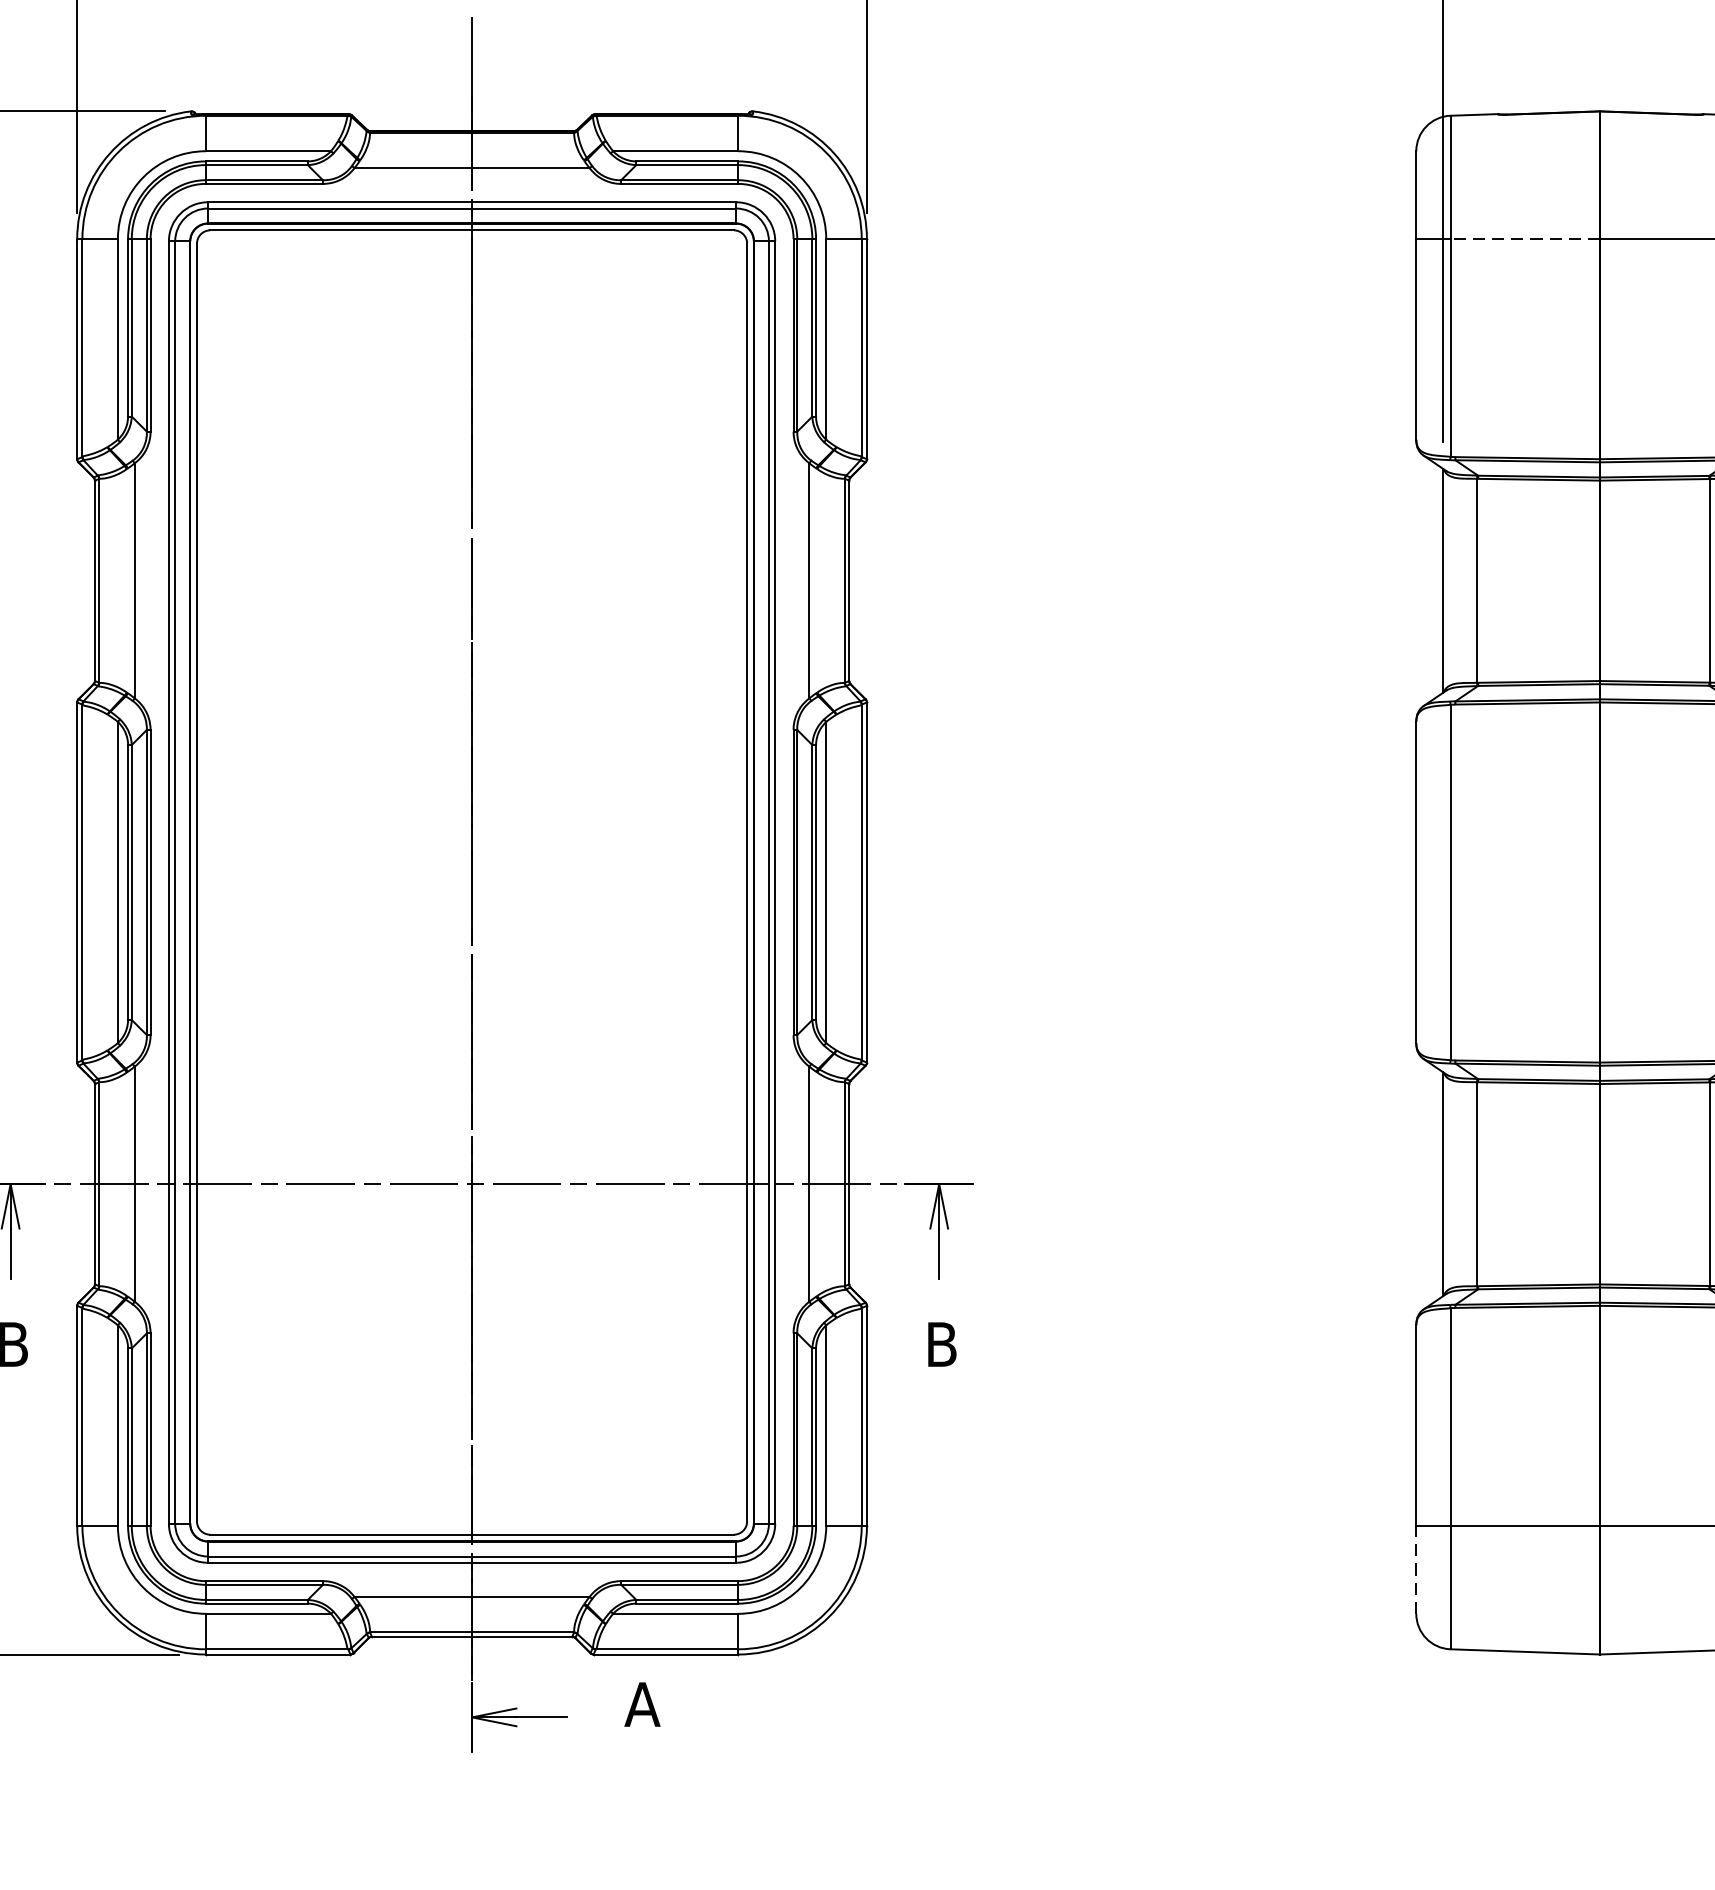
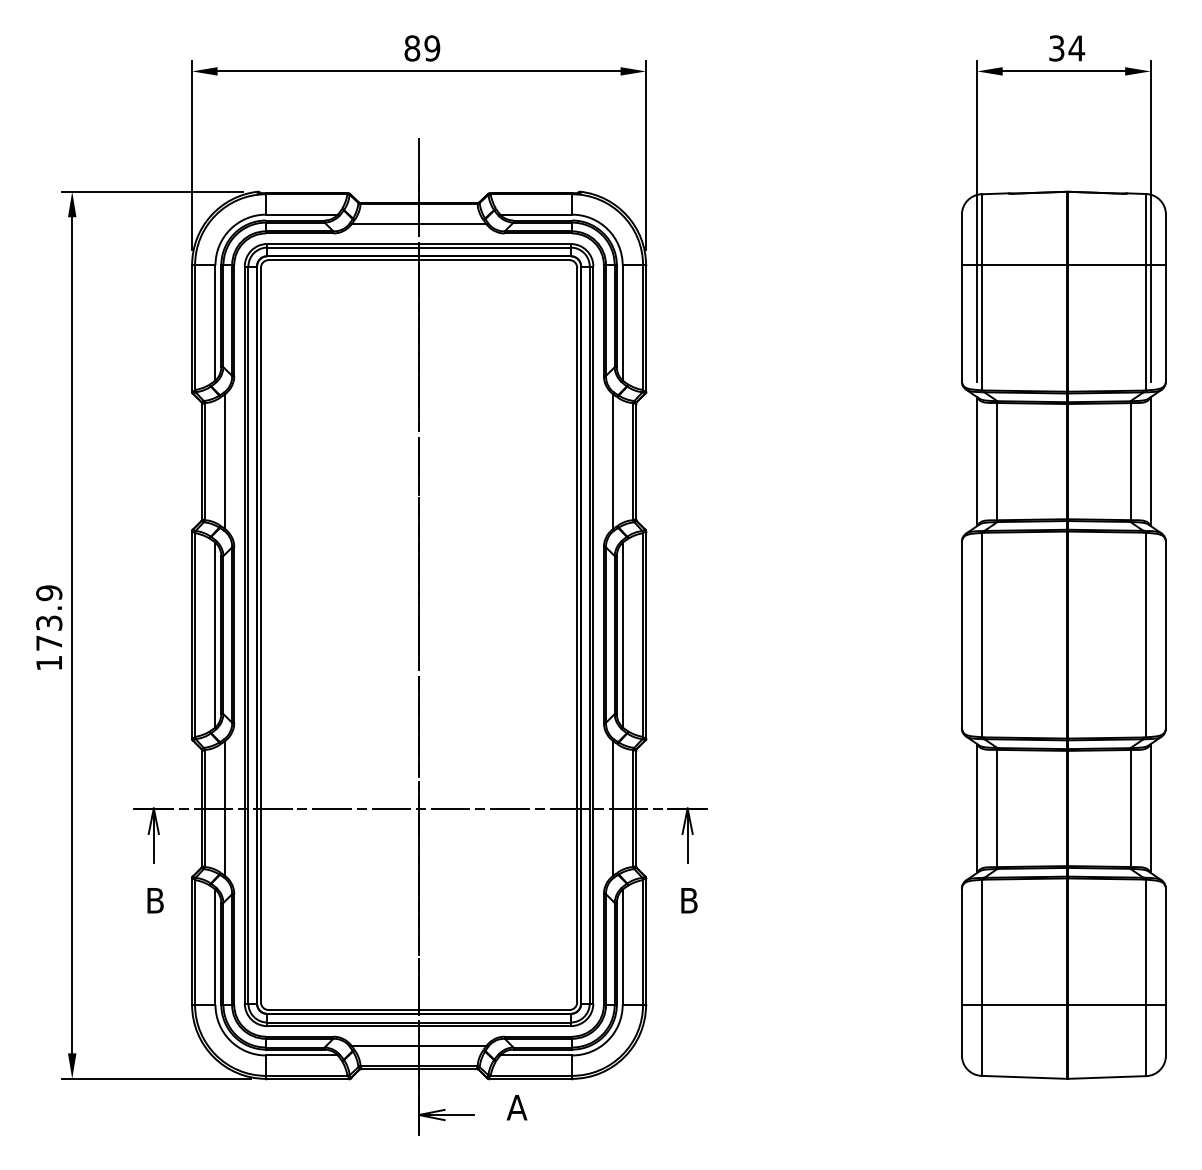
line: (1525, 239) -> (1024, 265), dashed -> solid
line: (1415, 1568) -> (961, 1029), dashed -> solid

